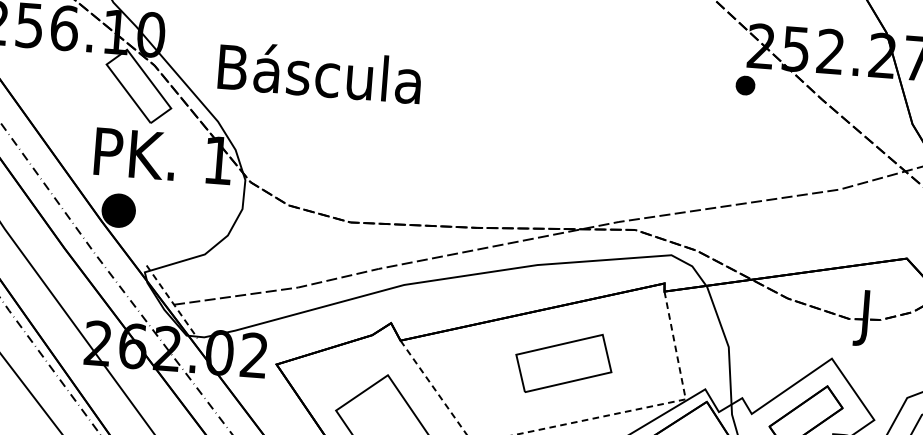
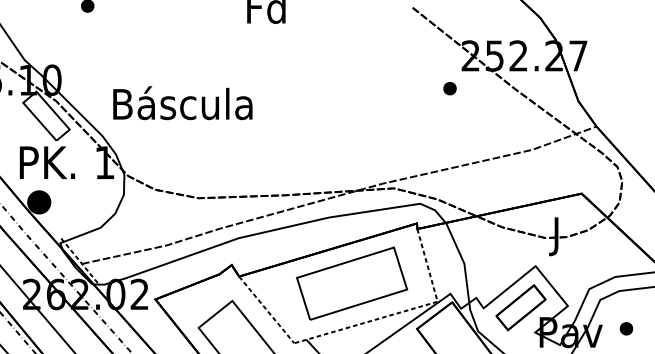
text: (319, 73) -> (182, 103), moved
part: (744, 85) -> (449, 88), moved
part: (564, 363) -> (352, 283), size x1.67

